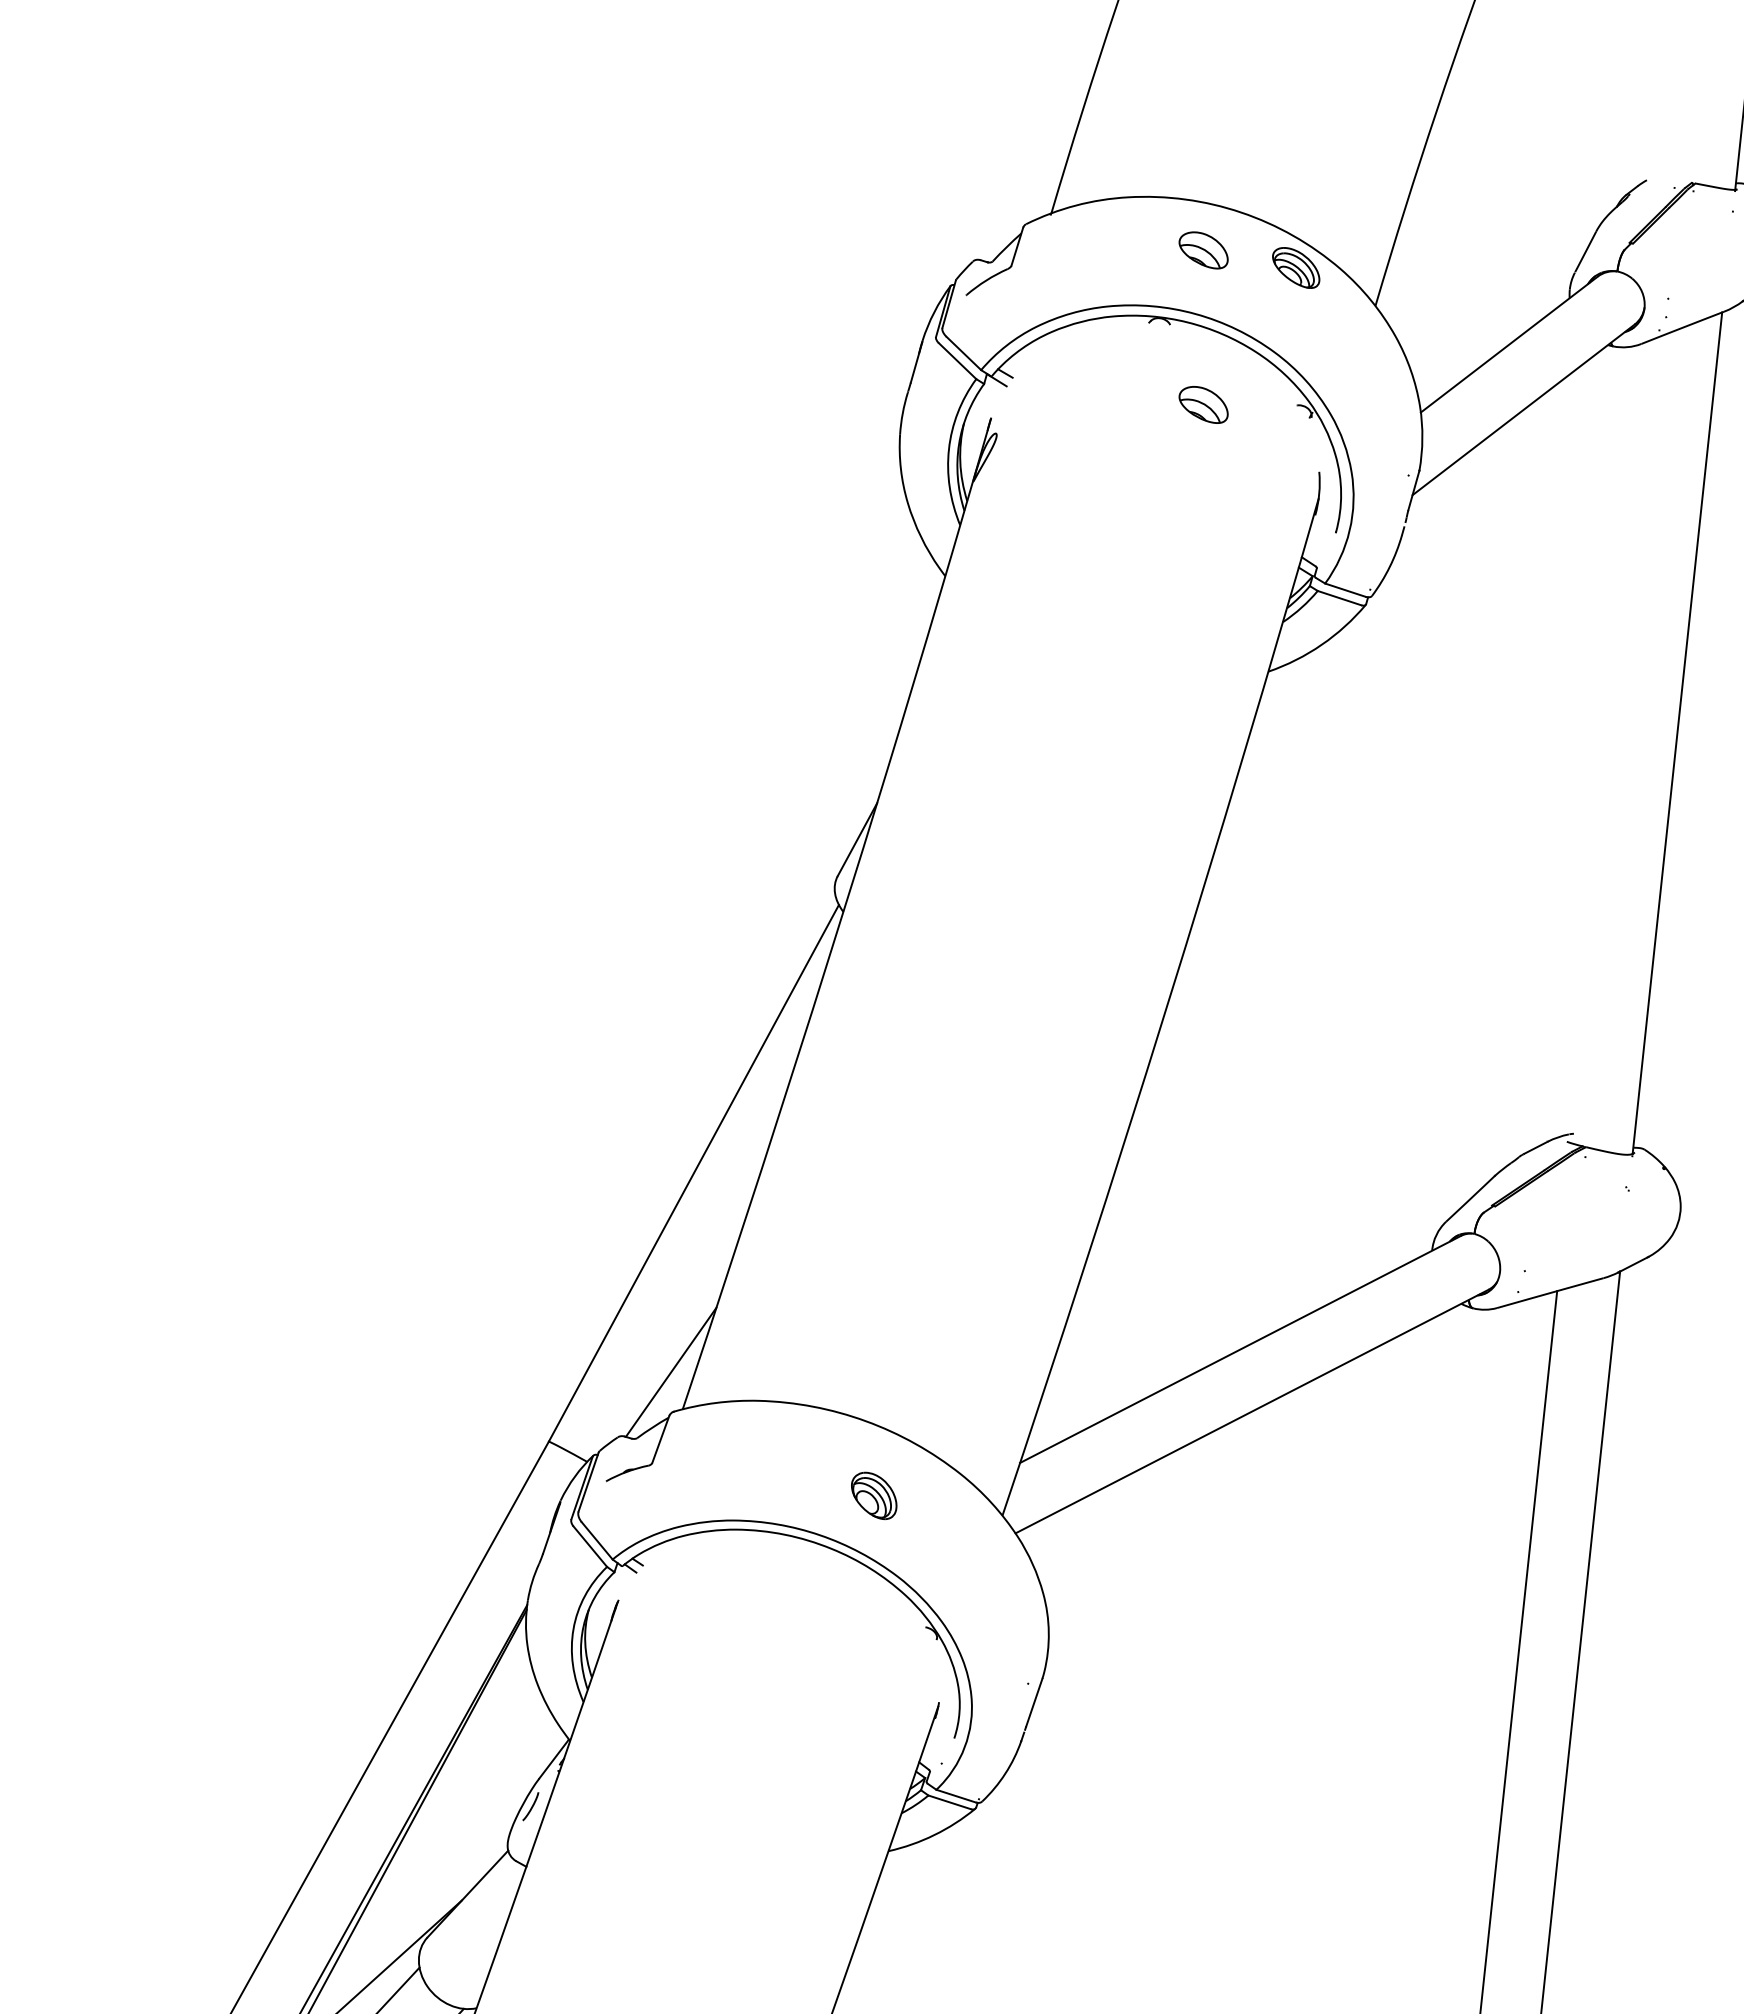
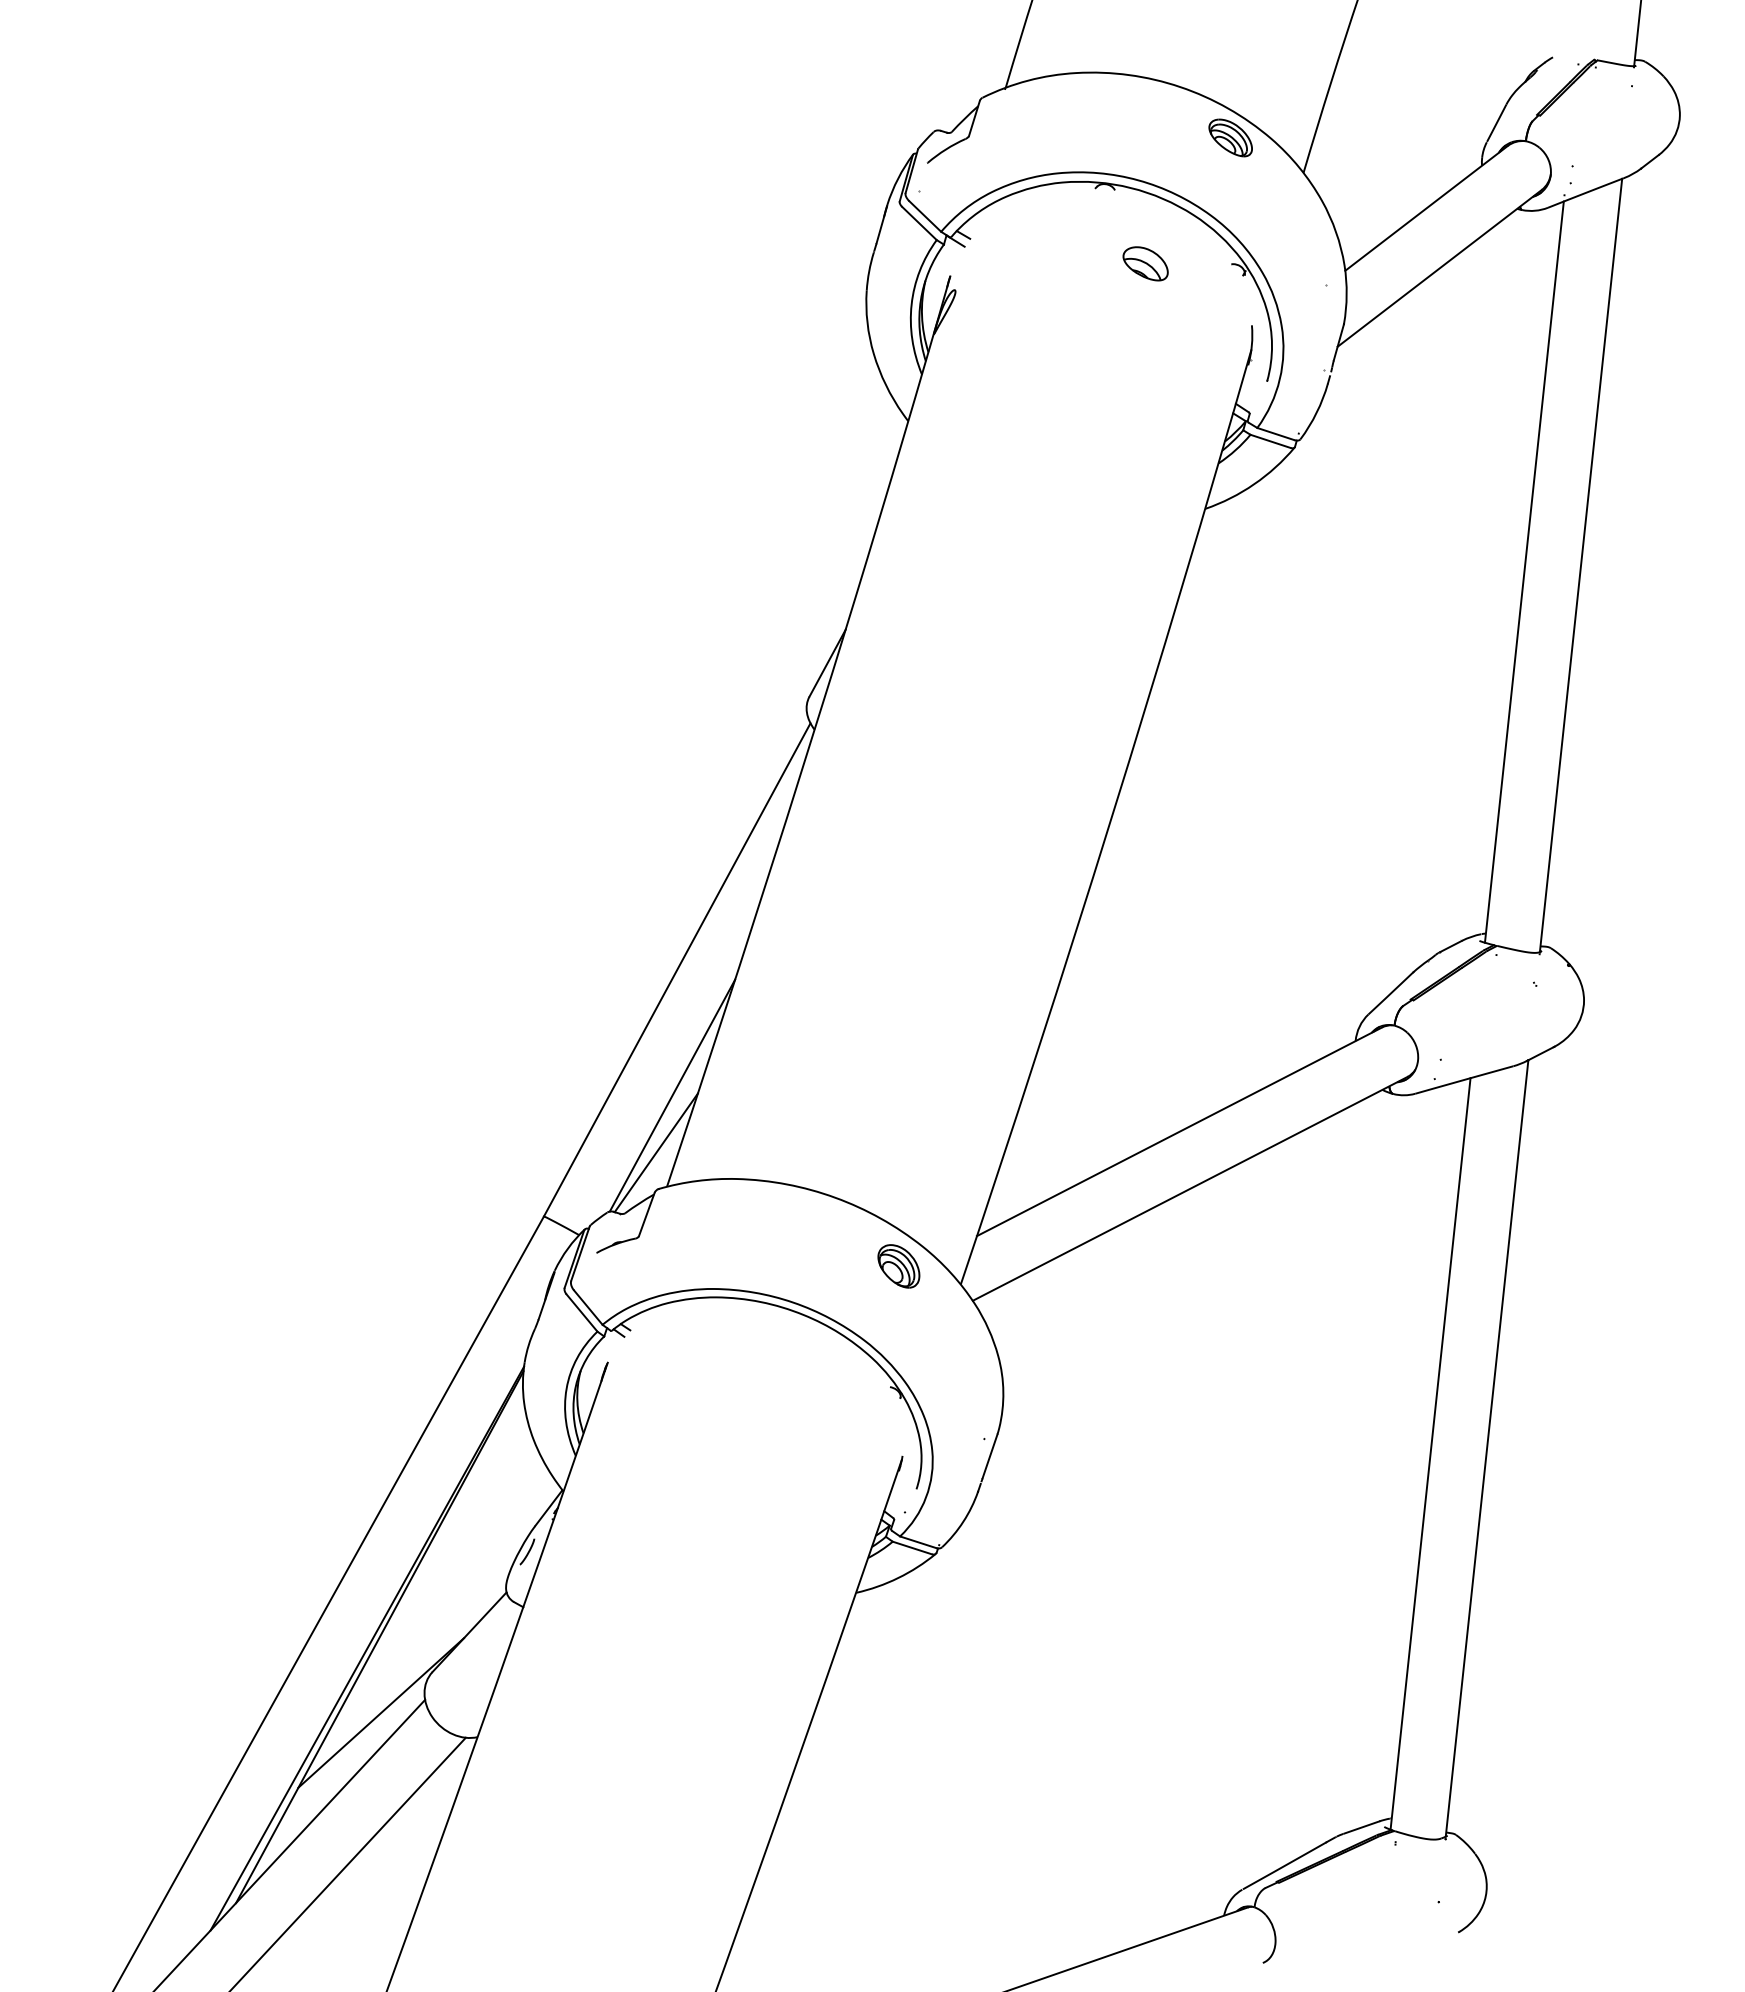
part: (1203, 250) -> (1145, 121), removed
line: (1614, 739) -> (1523, 571), added
line: (688, 1309) -> (672, 1095), added
part: (873, 1496) -> (898, 1266), moved

